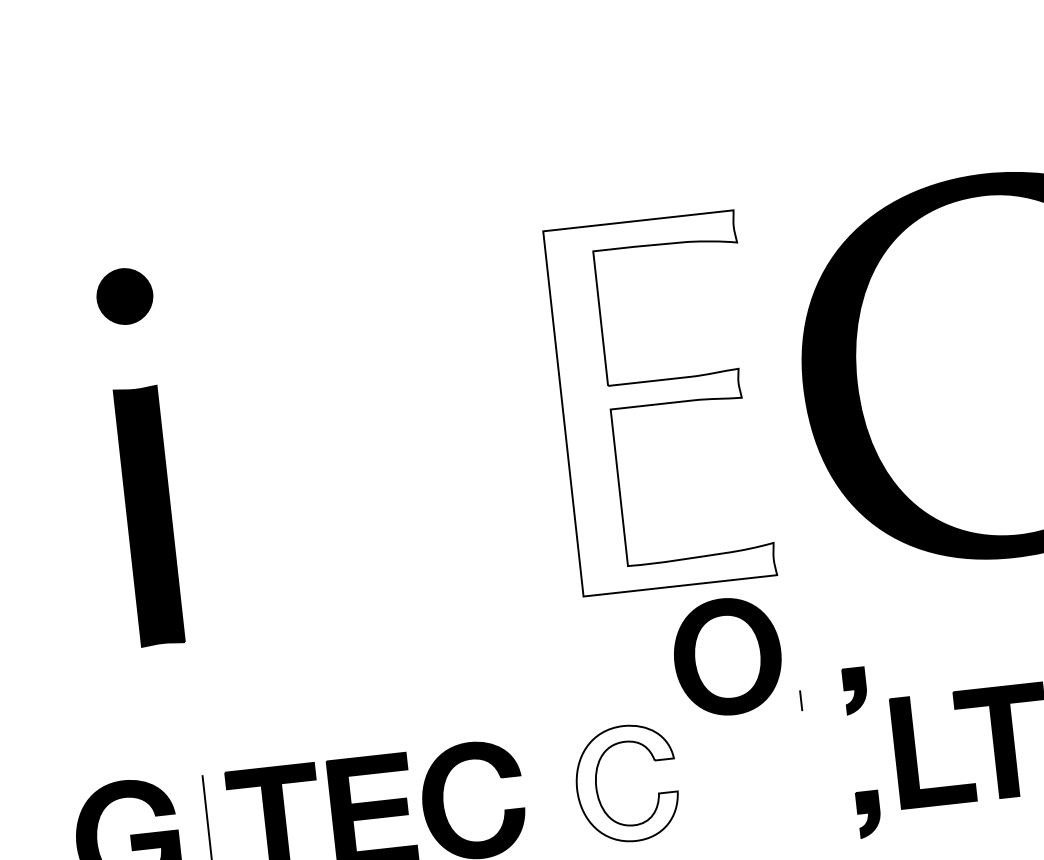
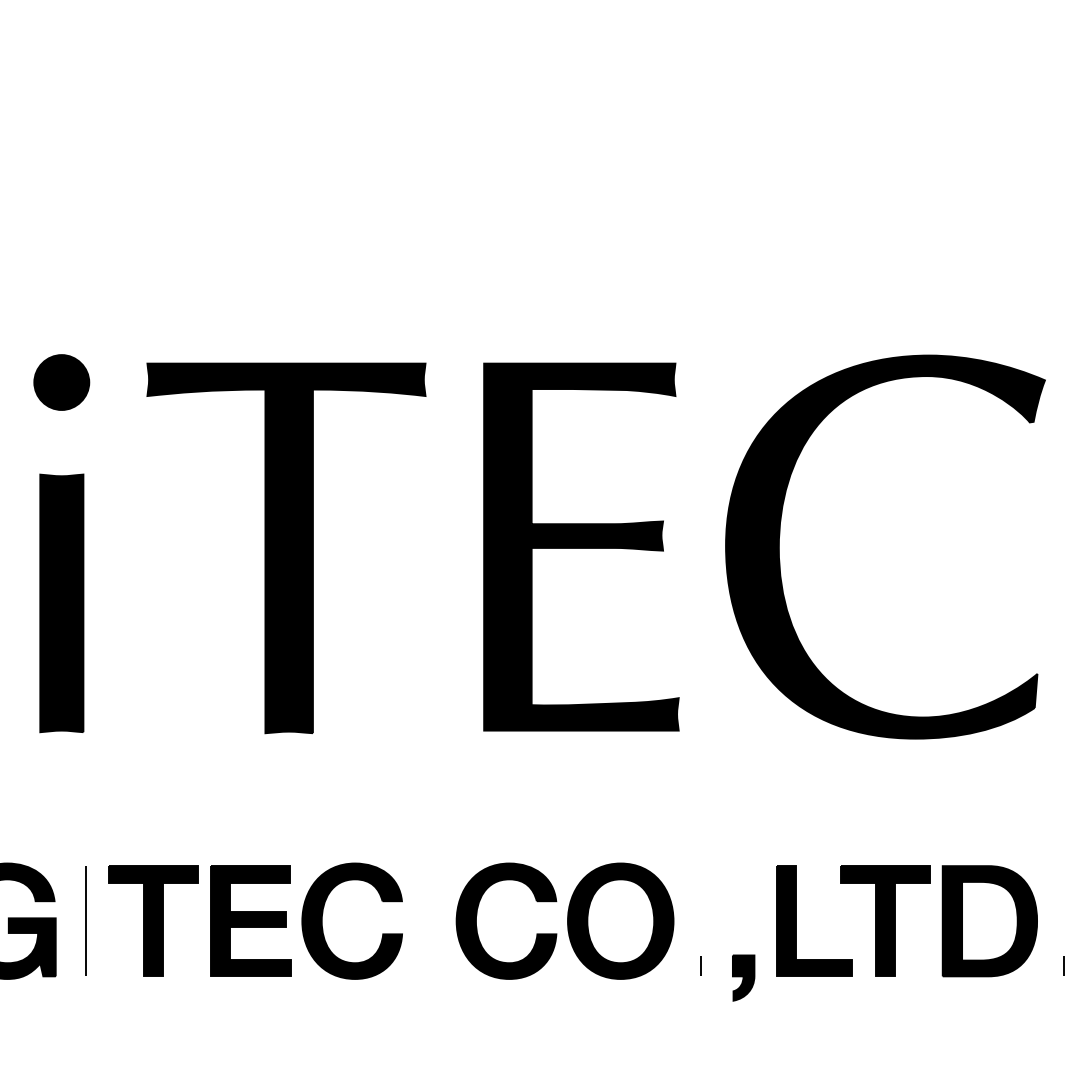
fill: (660, 402) -> (581, 546), added
part: (366, 437) -> (286, 548), added
part: (727, 656) -> (620, 920), moved
part: (855, 690) -> (743, 853), removed
line: (800, 700) -> (700, 965), moved
fill: (626, 783) -> (506, 920), added

